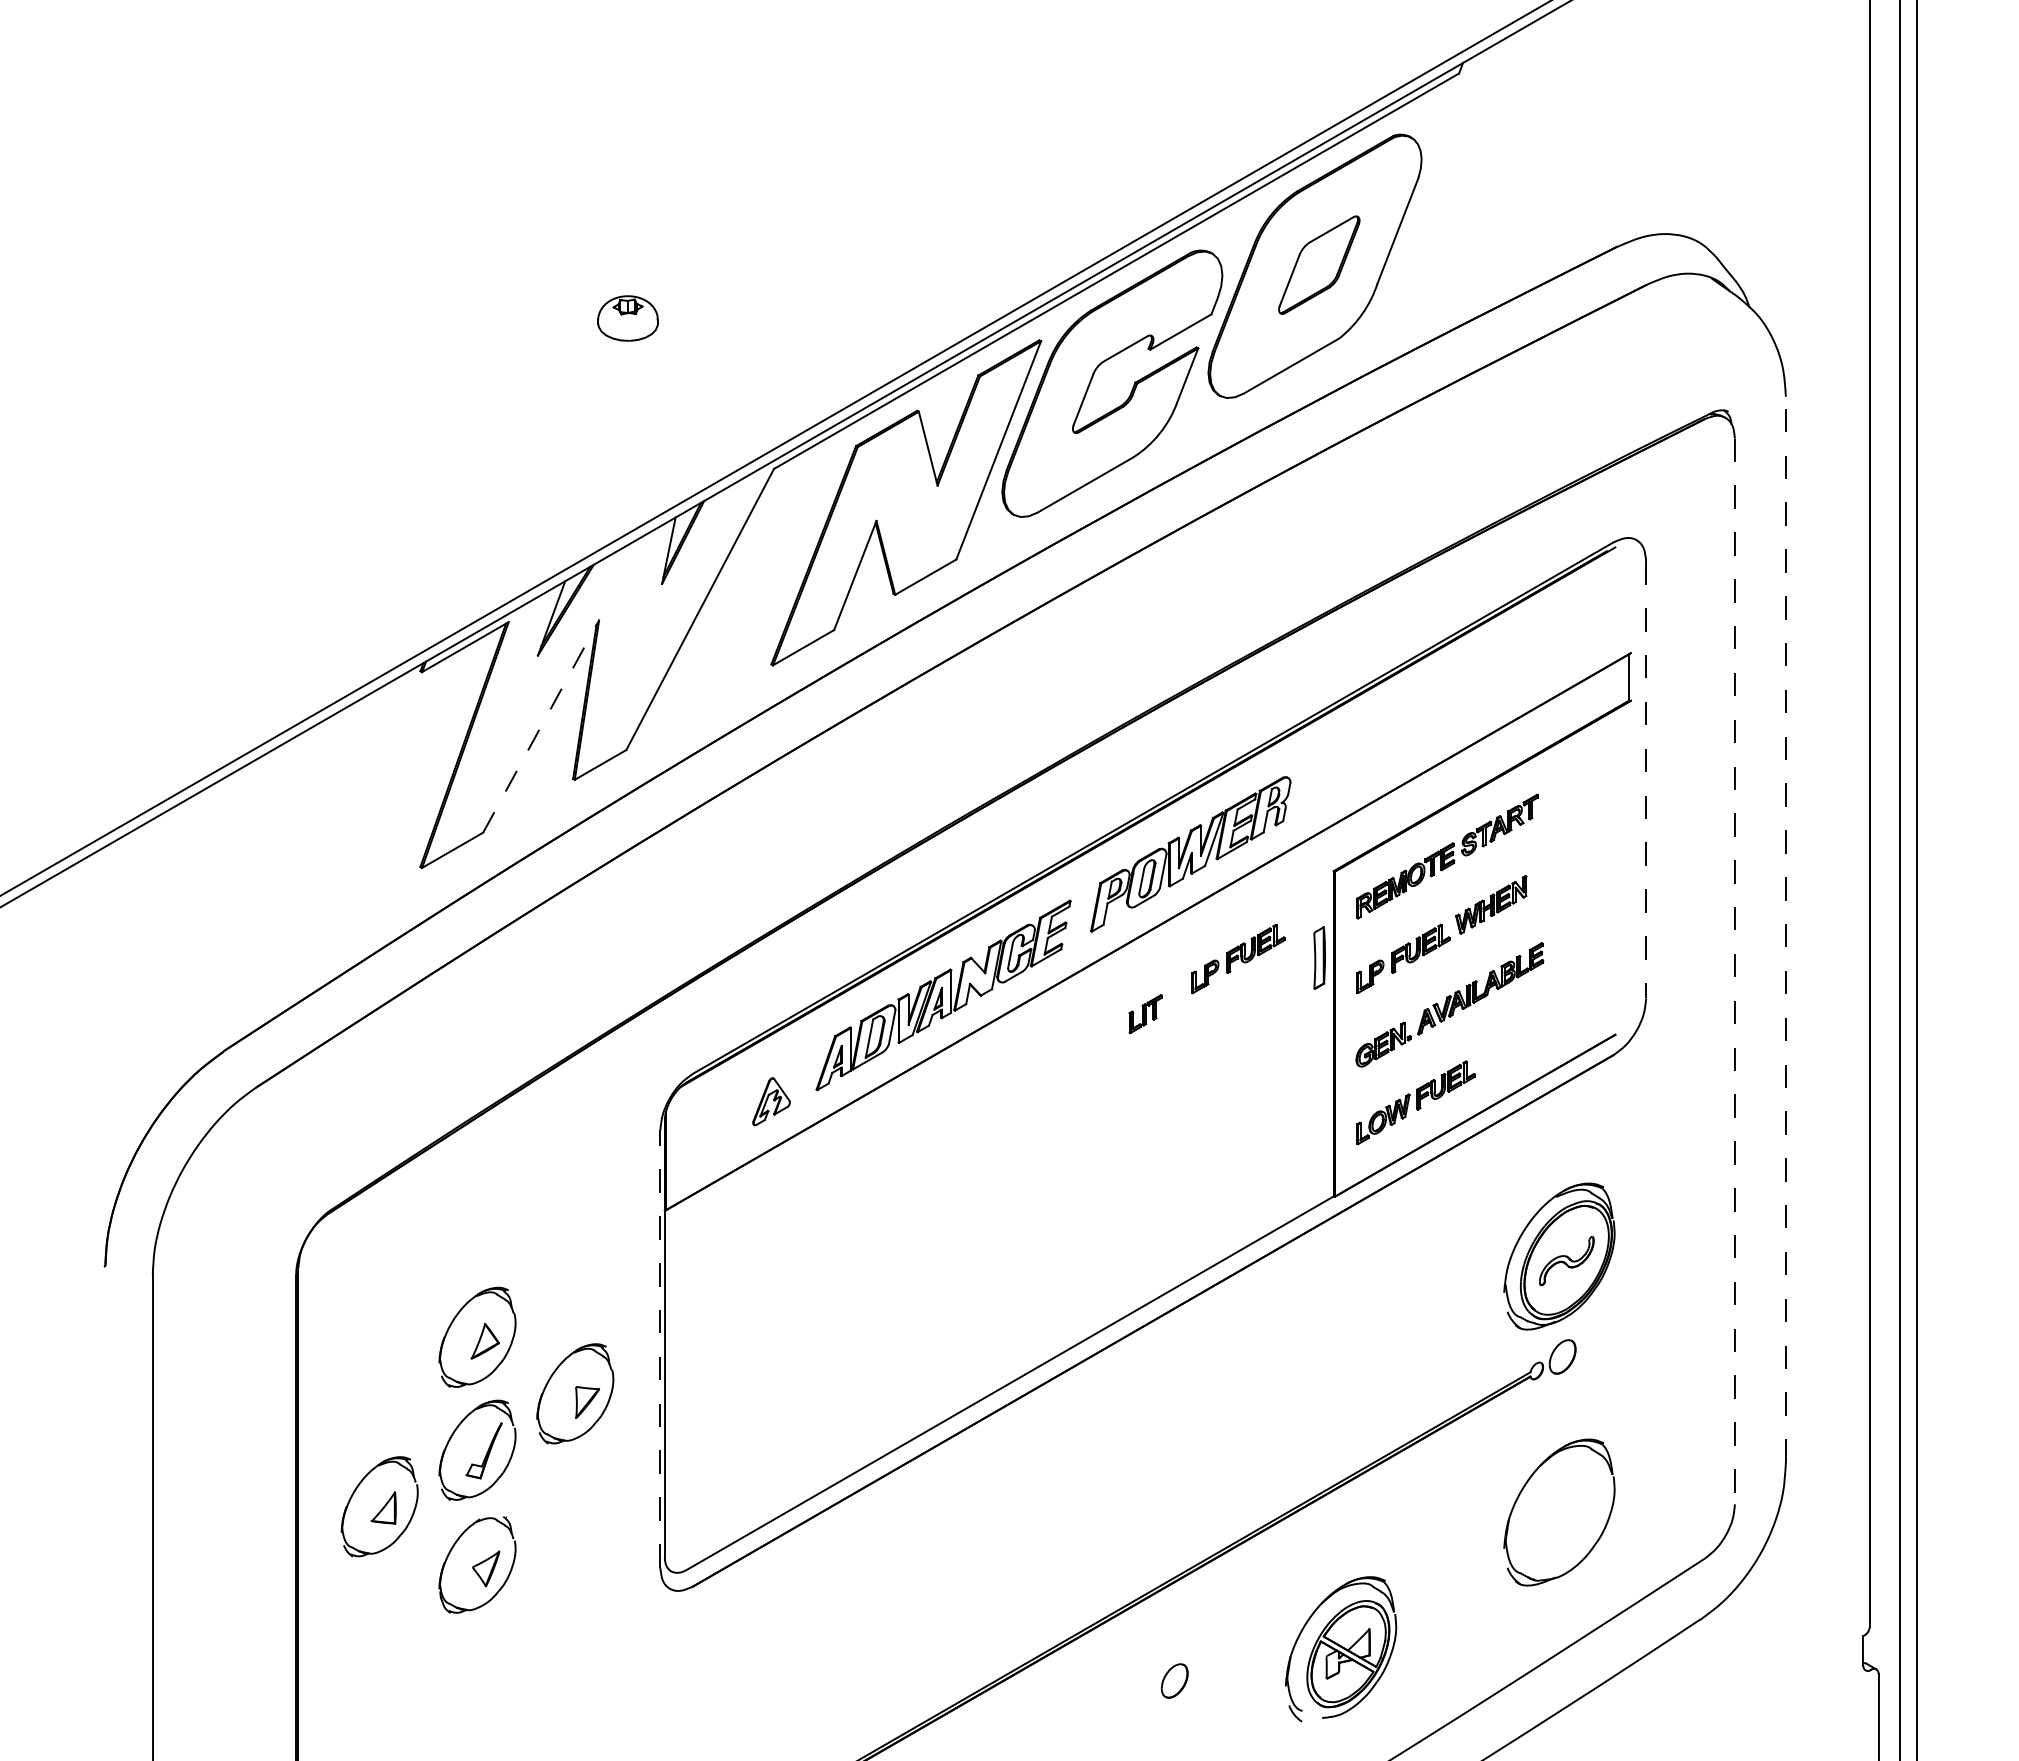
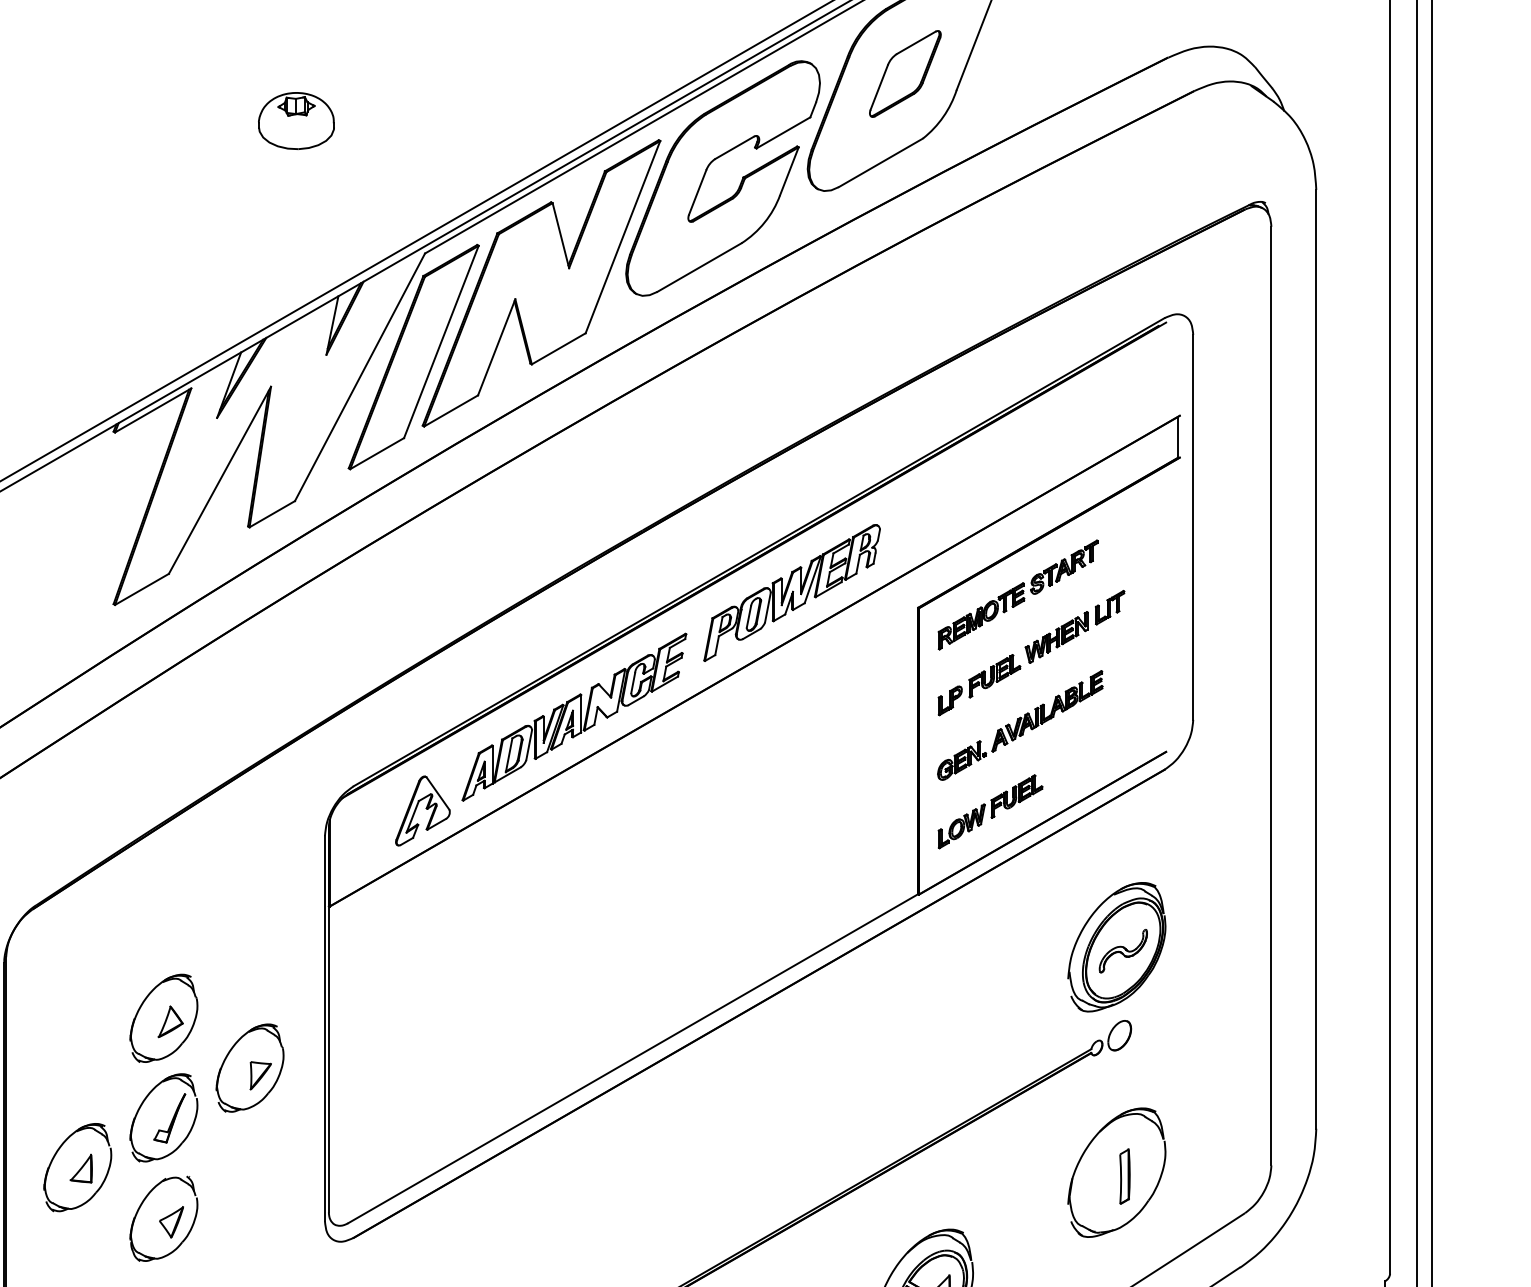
part: (627, 318) -> (296, 120), size x1.43
part: (760, 586) -> (413, 357), added
line: (541, 726) -> (220, 480), dashed -> solid
line: (1646, 779) -> (1193, 527), dashed -> solid
line: (1785, 929) -> (1315, 659), dashed -> solid
part: (1319, 957) -> (1124, 1176), moved
part: (1238, 958) -> (834, 684), removed
line: (1734, 971) -> (1271, 696), dashed -> solid
part: (1145, 1014) -> (1109, 608), moved
part: (771, 1101) -> (422, 810), size x1.67
line: (660, 1349) -> (325, 1029), dashed -> solid

